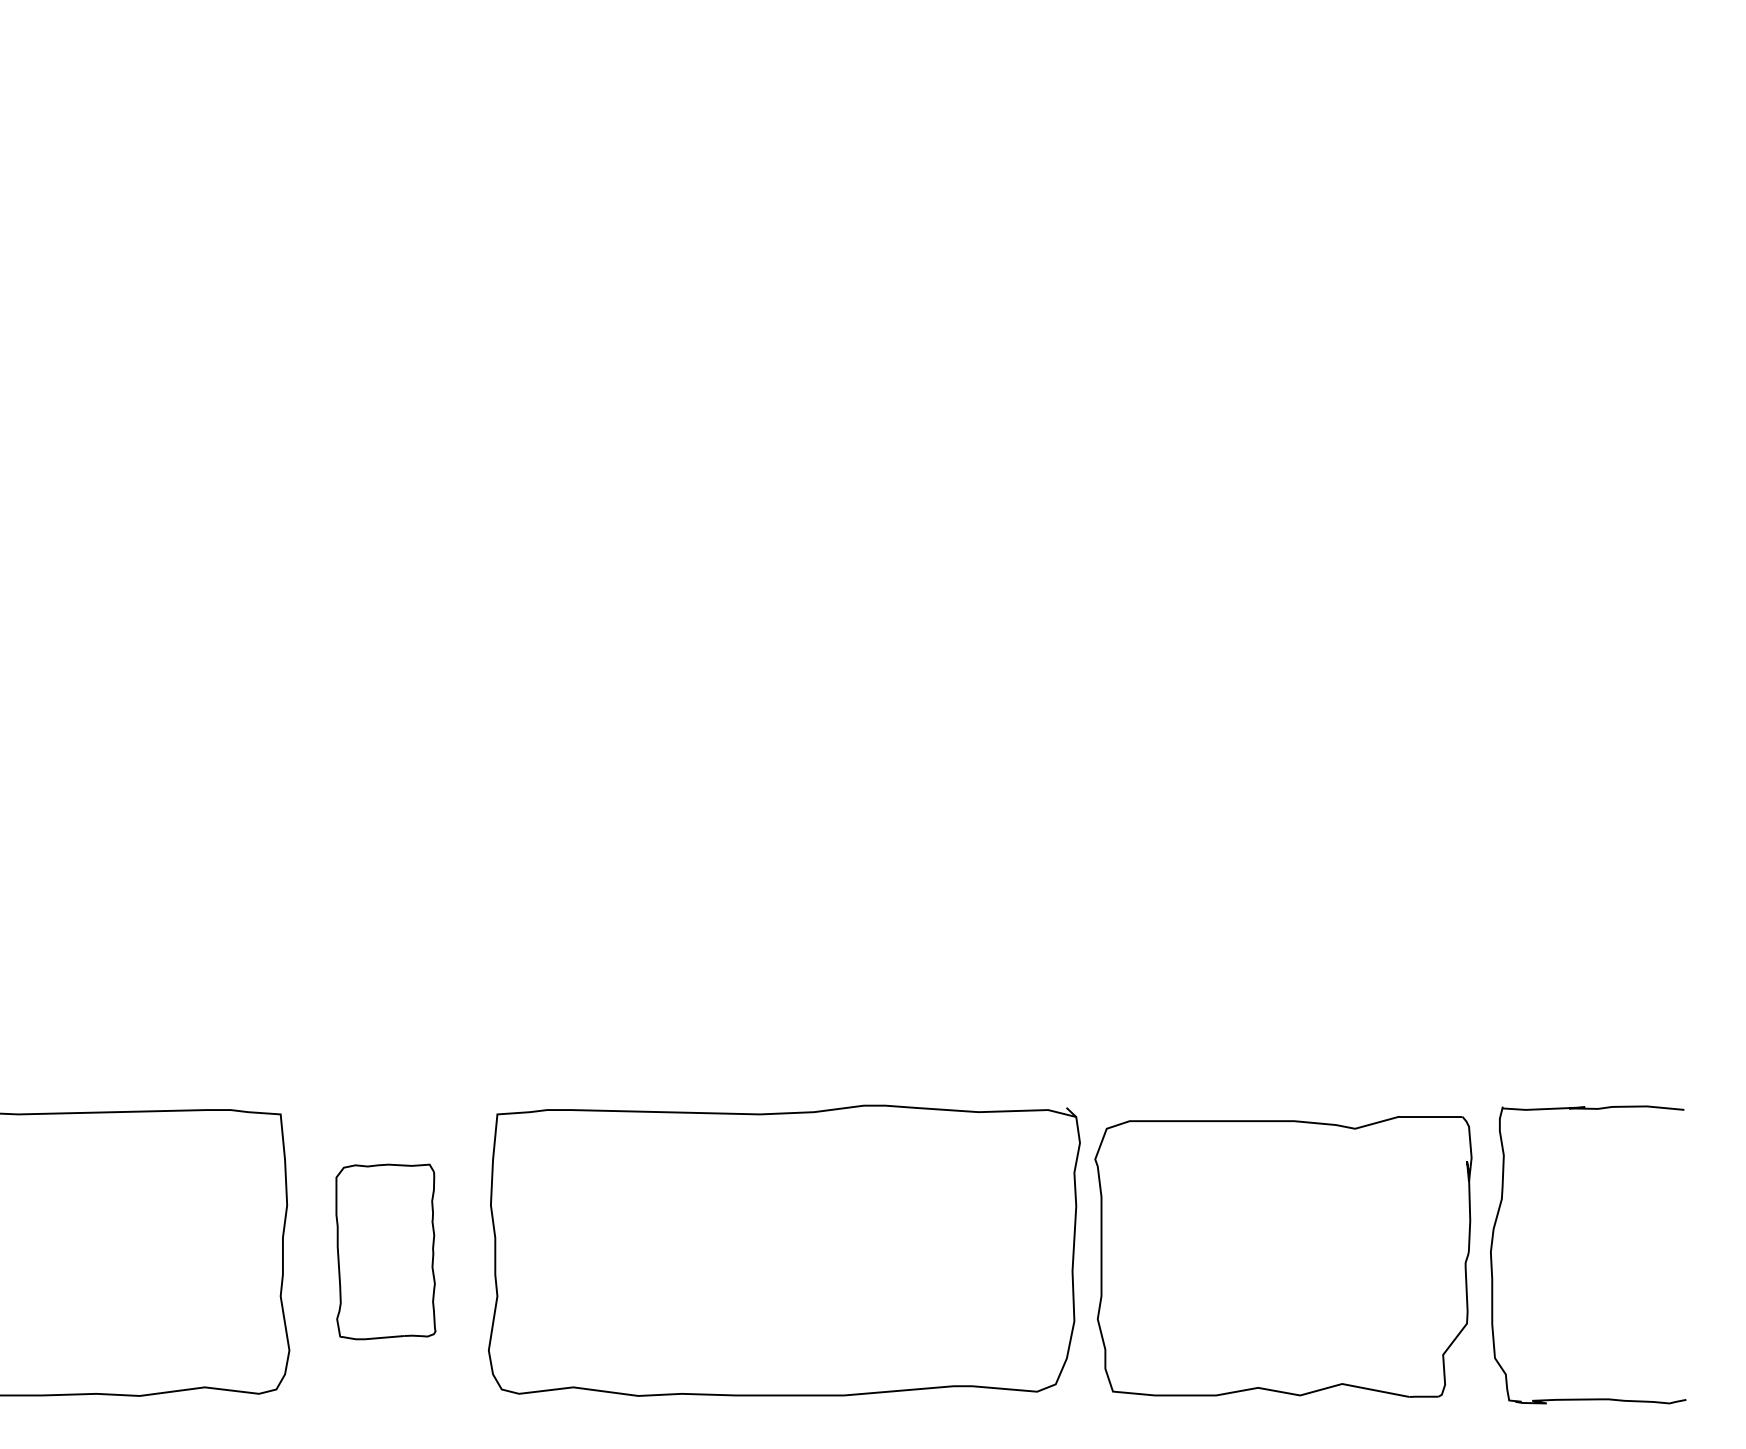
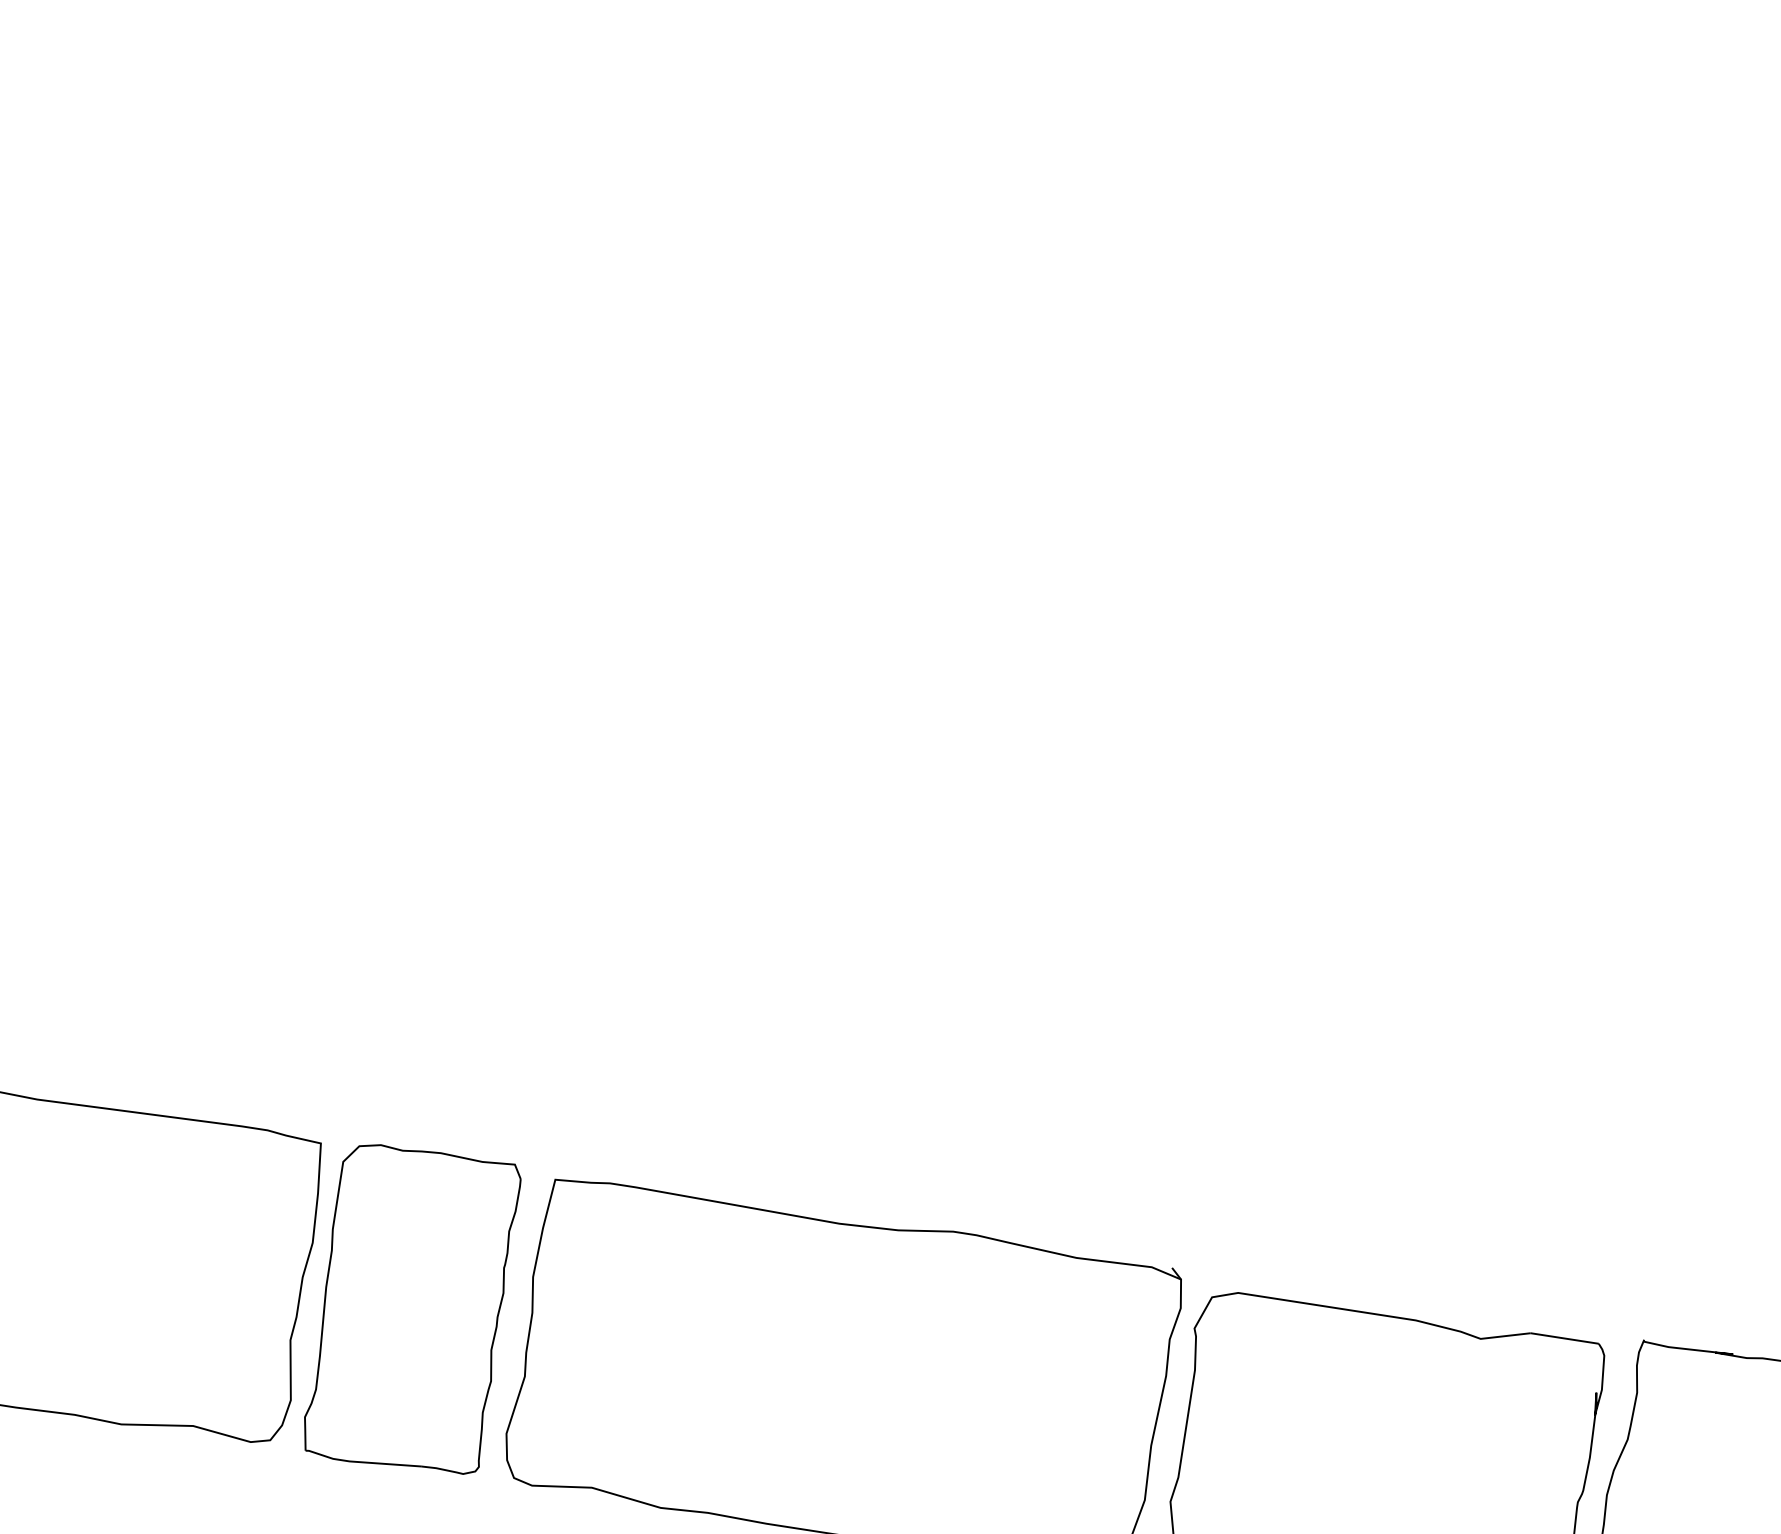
part: (385, 1251) -> (411, 1309), size x1.67

